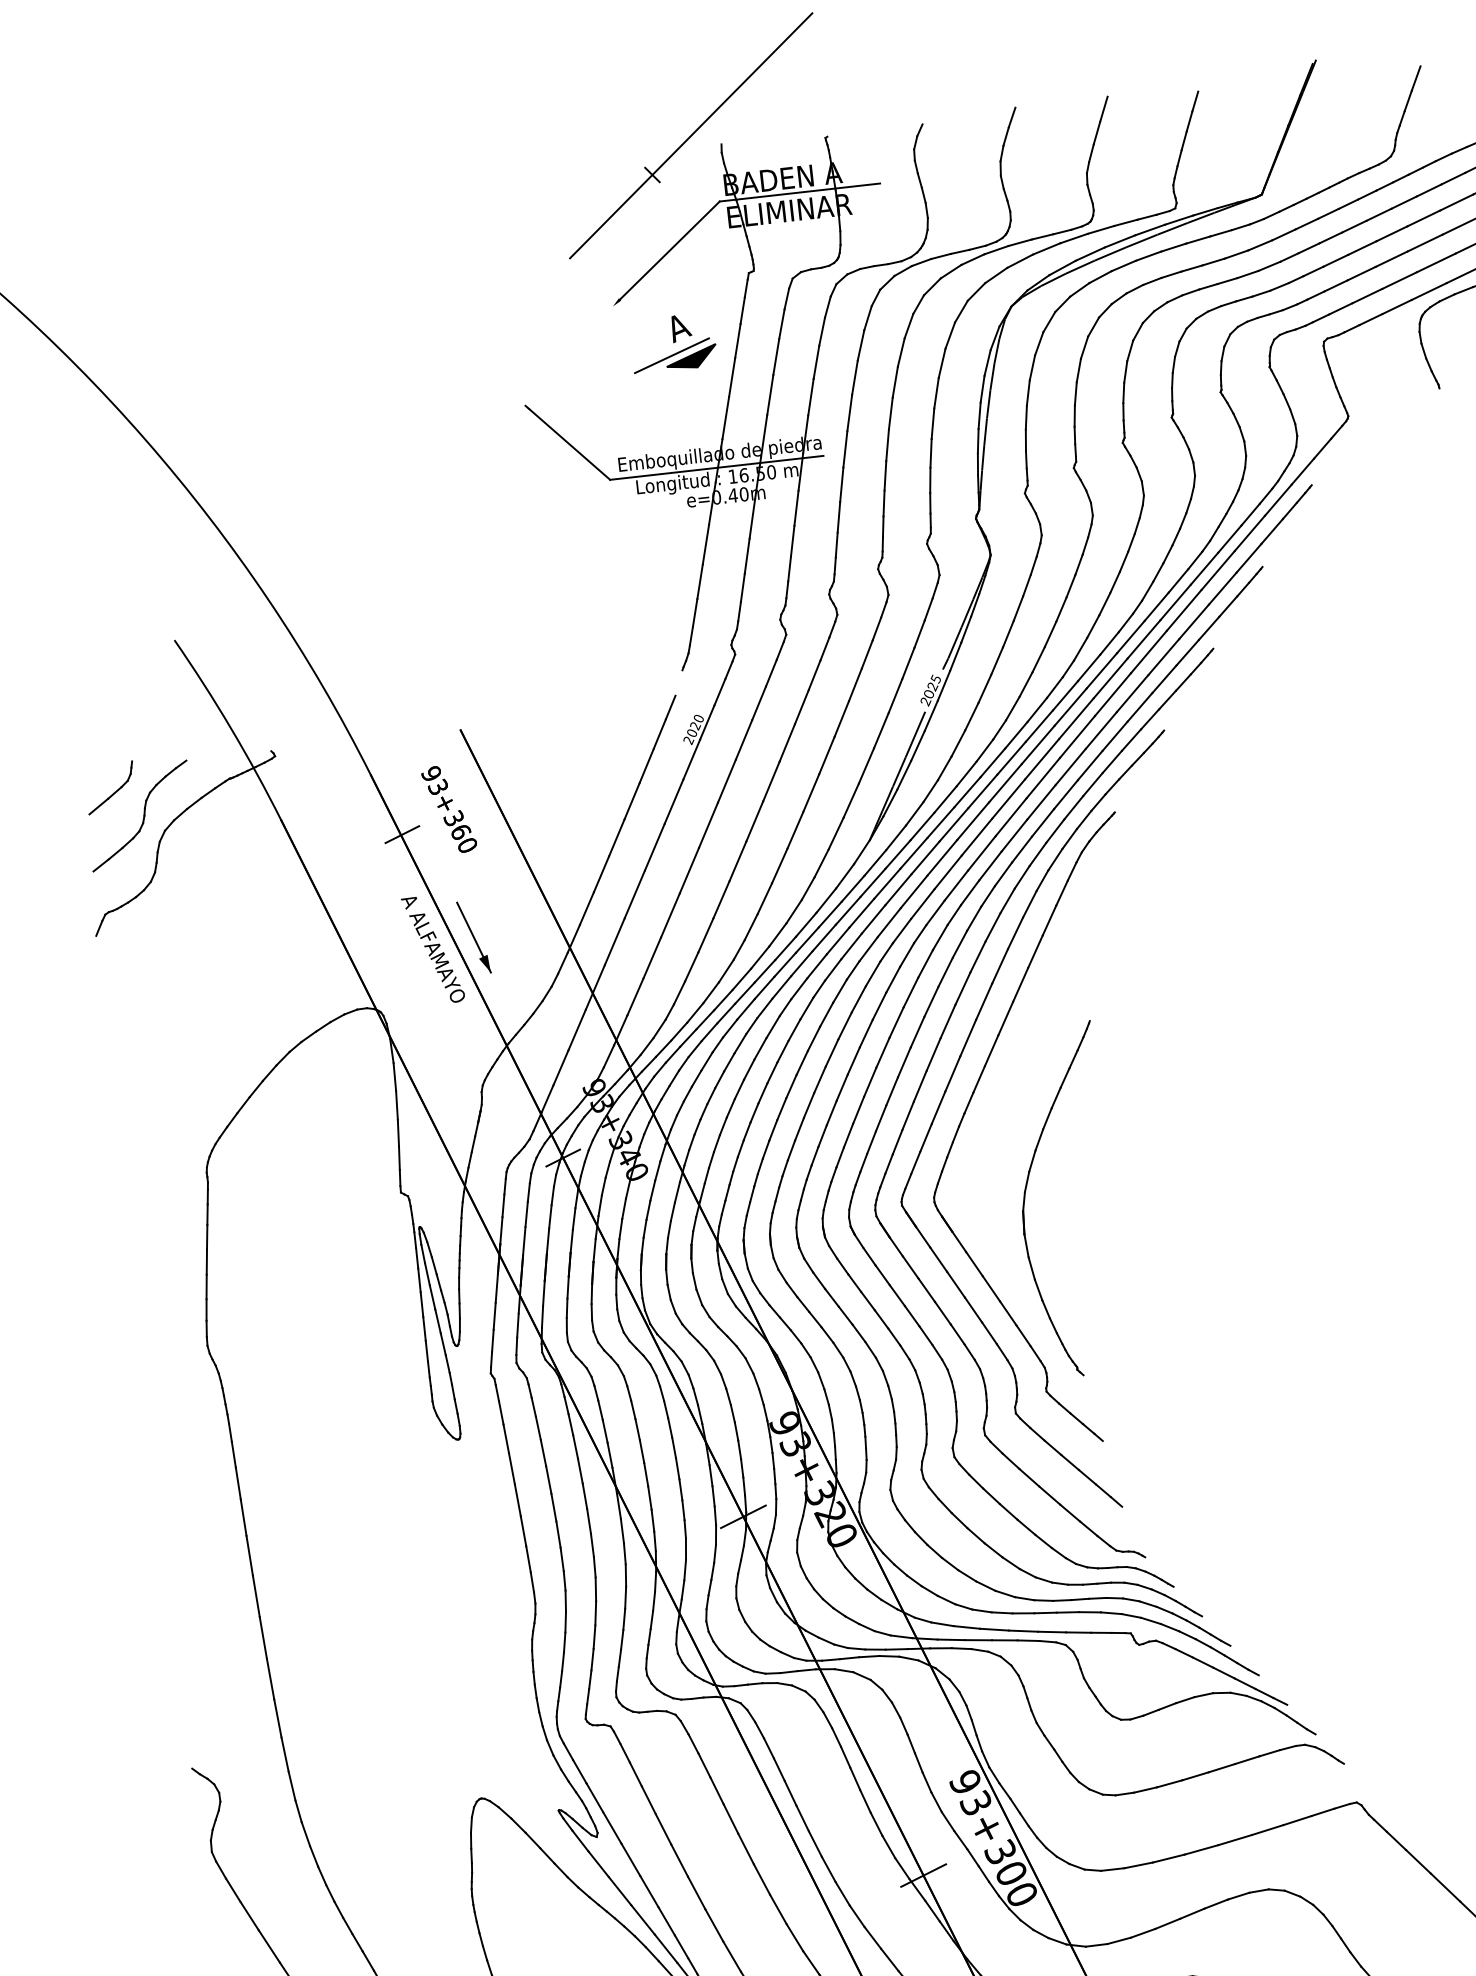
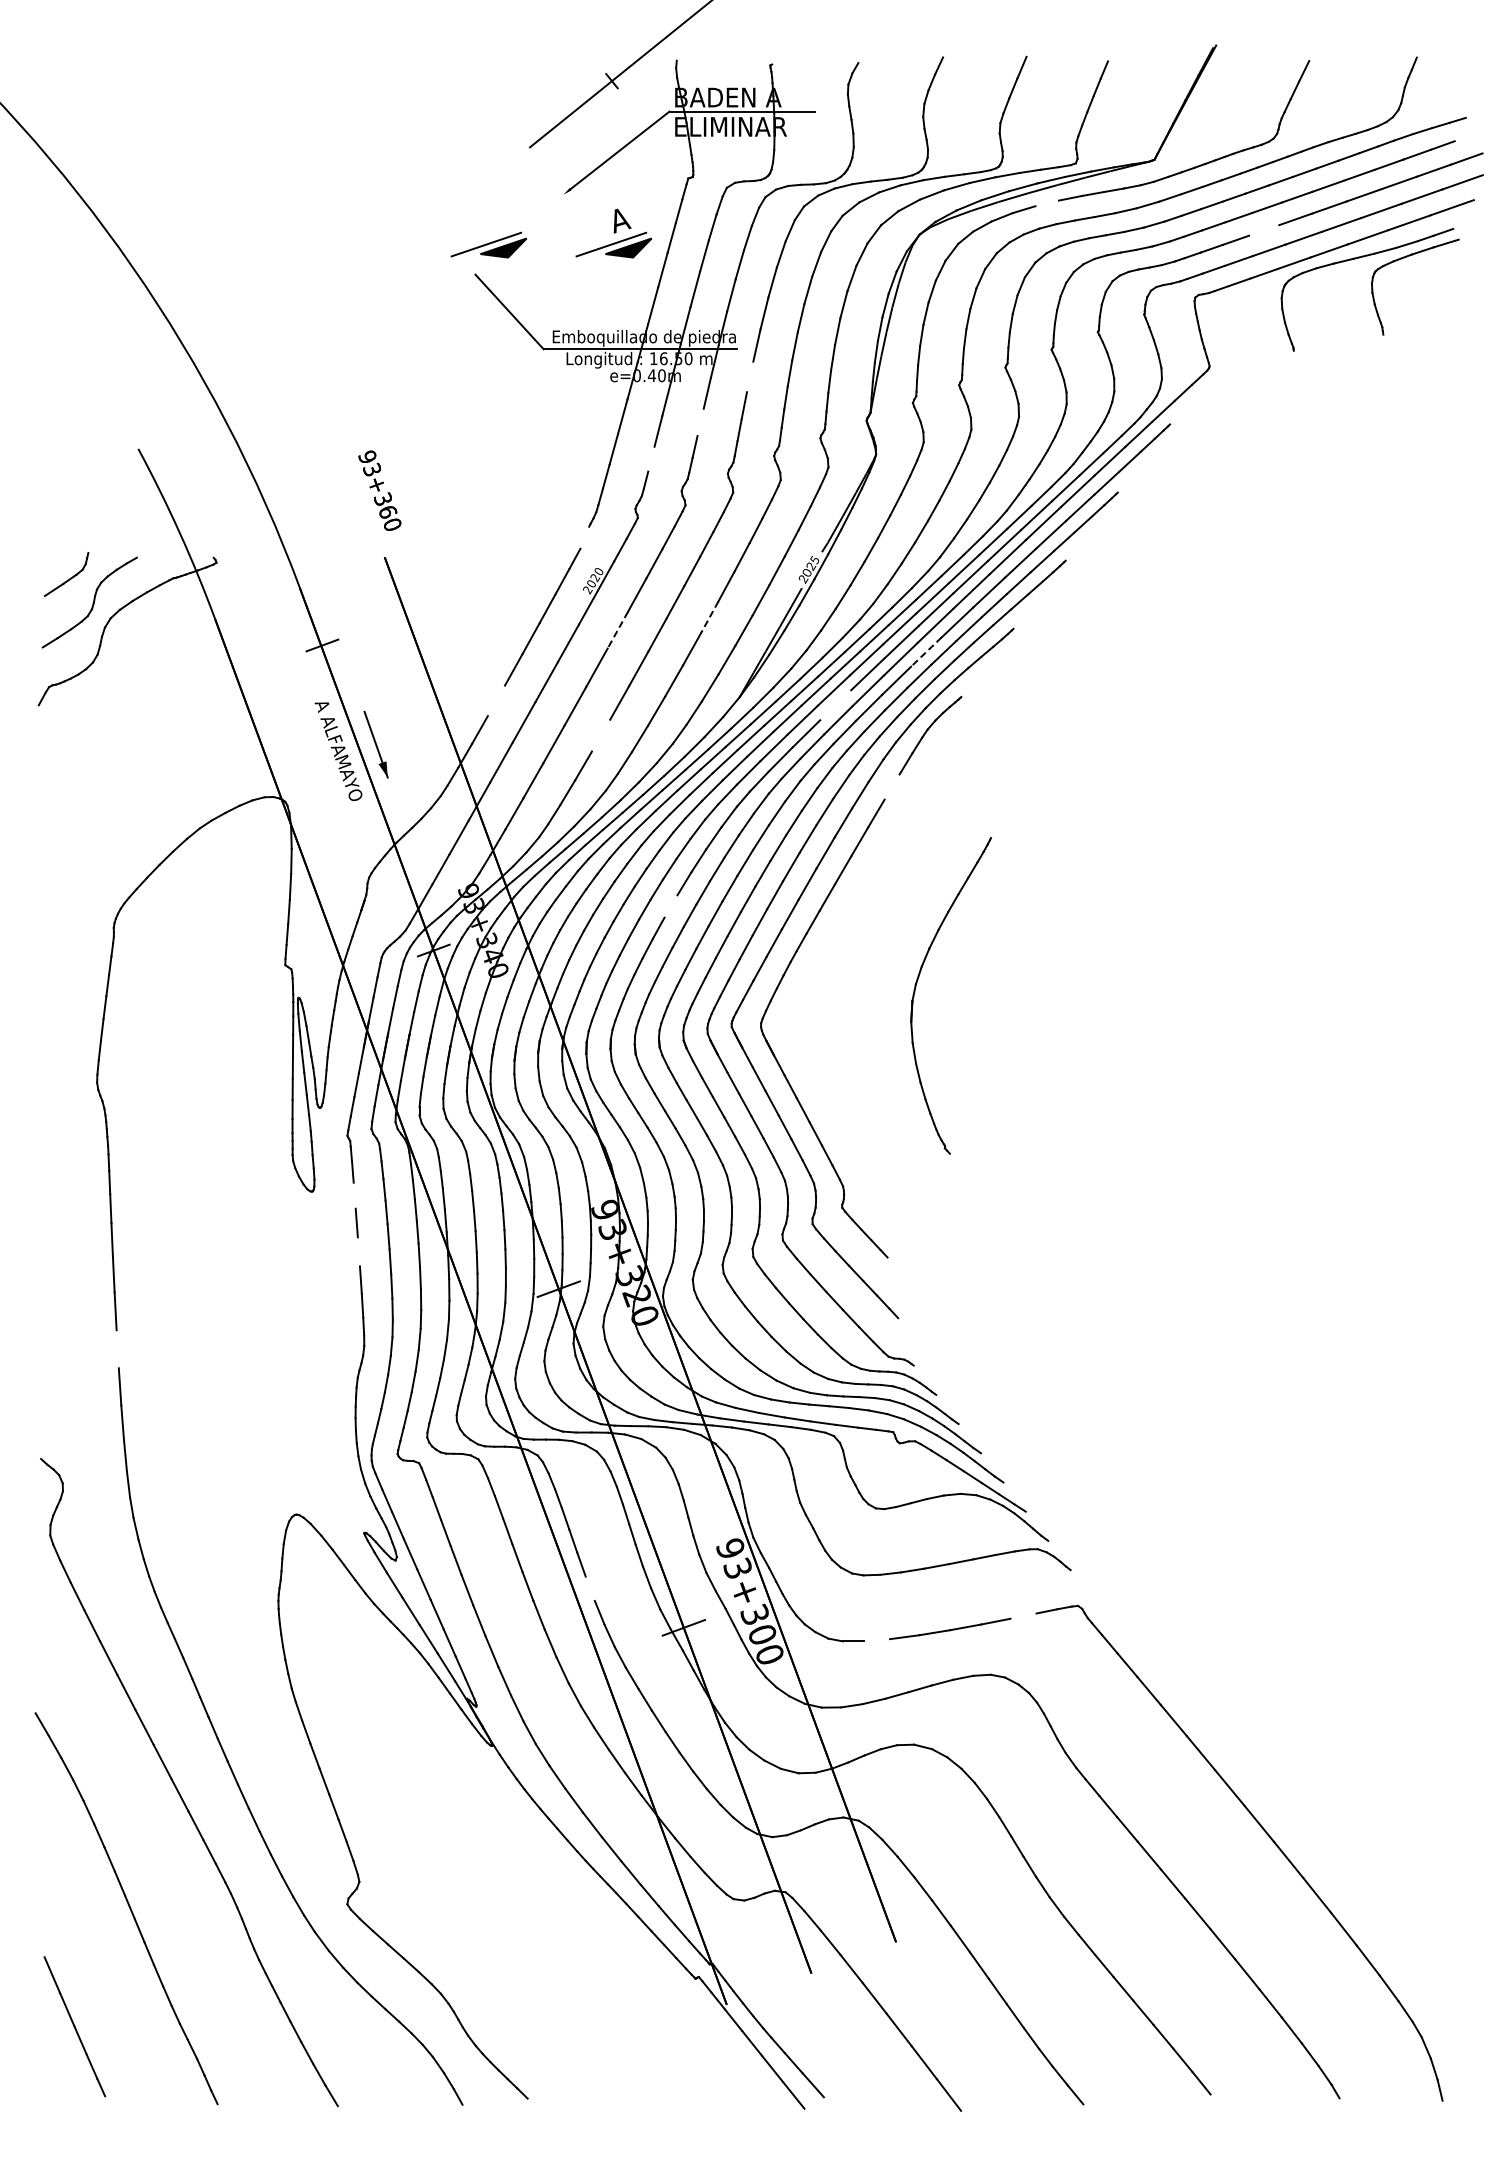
line: (1147, 256) -> (1046, 203), removed
line: (1392, 259) -> (1264, 230), removed
part: (536, 370) -> (488, 244), added
line: (841, 484) -> (749, 376), removed
line: (792, 541) -> (700, 422), removed
line: (742, 587) -> (651, 458), removed
line: (826, 755) -> (709, 617), solid -> dashed
line: (1070, 767) -> (926, 652), solid -> dashed
line: (726, 781) -> (617, 630), solid -> dashed
text: (448, 809) -> (379, 490), moved
line: (976, 837) -> (835, 705), removed
line: (600, 873) -> (495, 700), removed
line: (720, 899) -> (600, 735), removed
line: (1048, 919) -> (891, 786), removed
line: (819, 1079) -> (670, 906), removed
part: (1025, 1195) -> (916, 987), moved
line: (505, 1438) -> (354, 1195), removed
line: (517, 1499) -> (358, 1251), removed
line: (263, 1638) -> (117, 1349), removed
line: (1297, 1819) -> (1023, 1615), removed
line: (814, 1843) -> (589, 1588), removed
line: (1139, 1865) -> (877, 1640), removed

